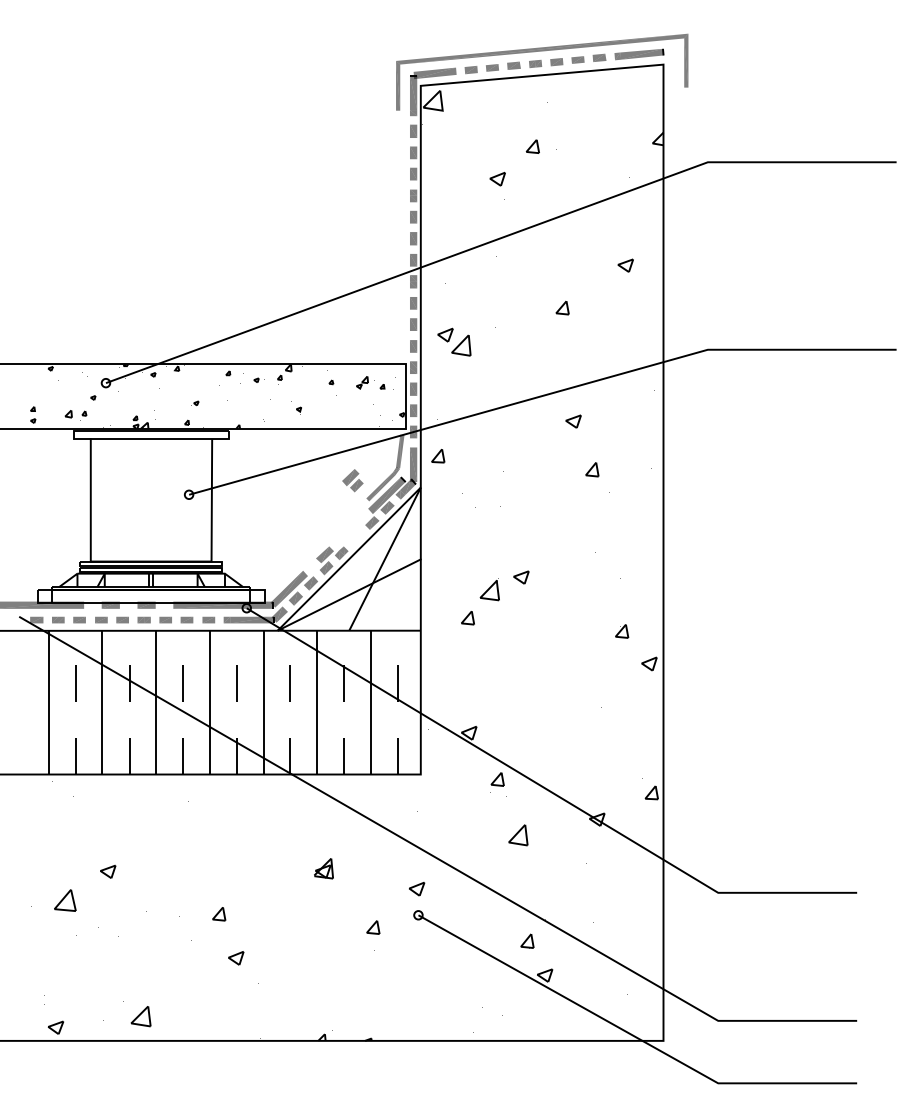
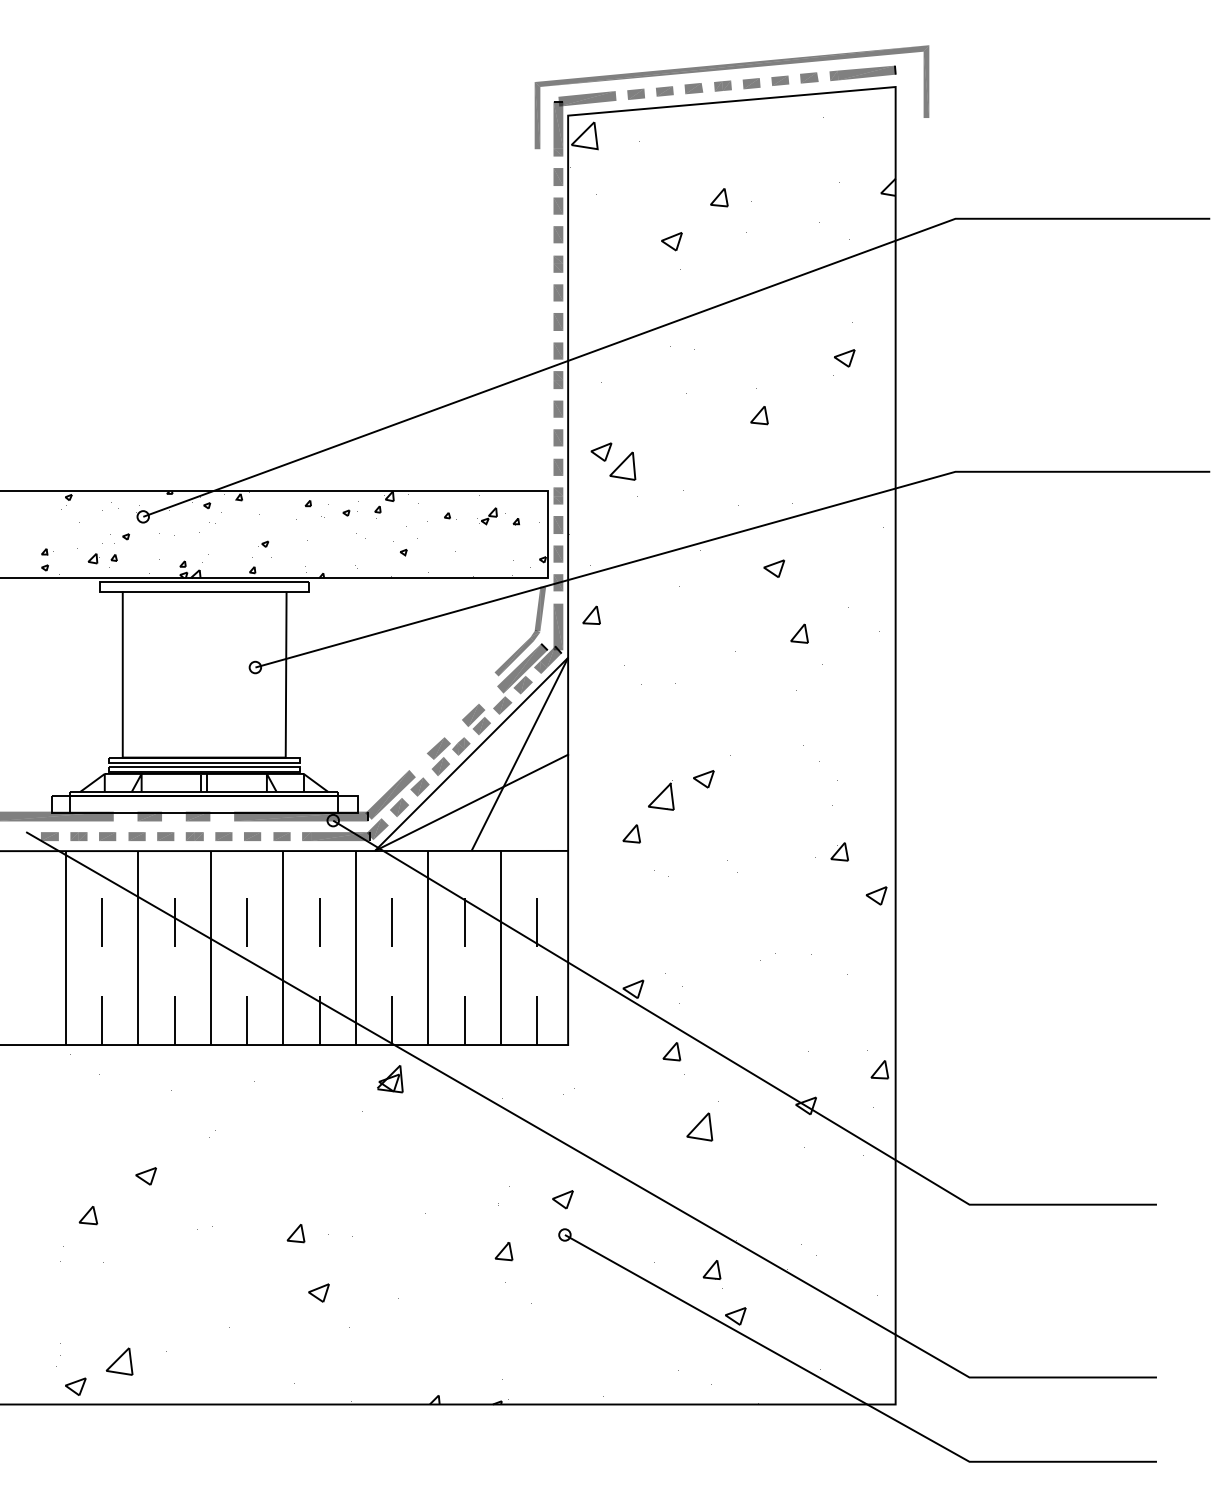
part: (352, 480) -> (476, 719), moved
part: (324, 868) -> (390, 1079), moved
part: (65, 900) -> (88, 1215), size x0.62
part: (140, 1016) -> (119, 1361), moved

